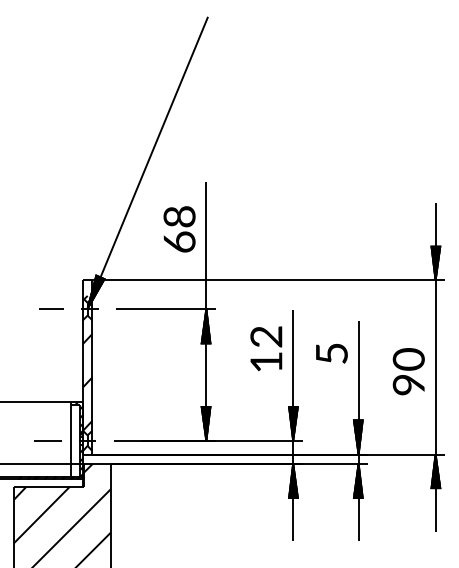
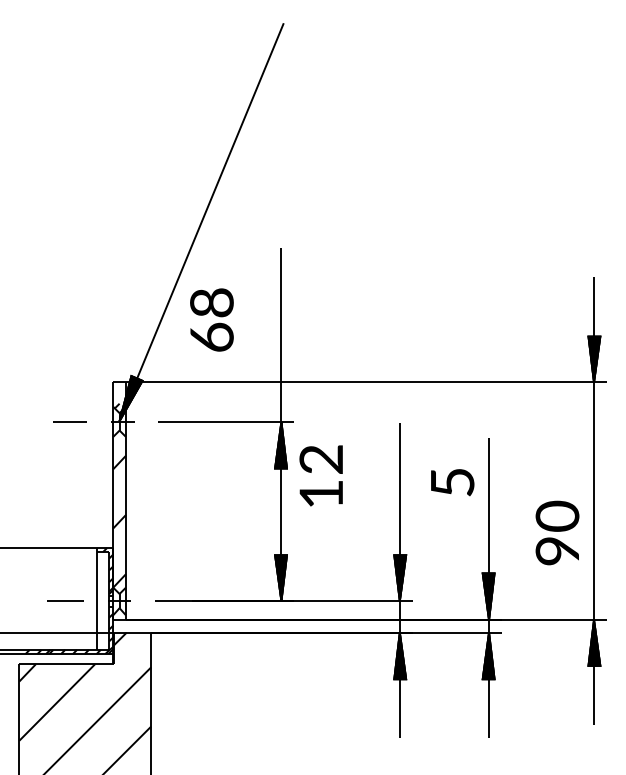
text: (179, 228) -> (211, 319), moved
text: (265, 348) -> (320, 475), moved
text: (408, 371) -> (557, 532), moved

